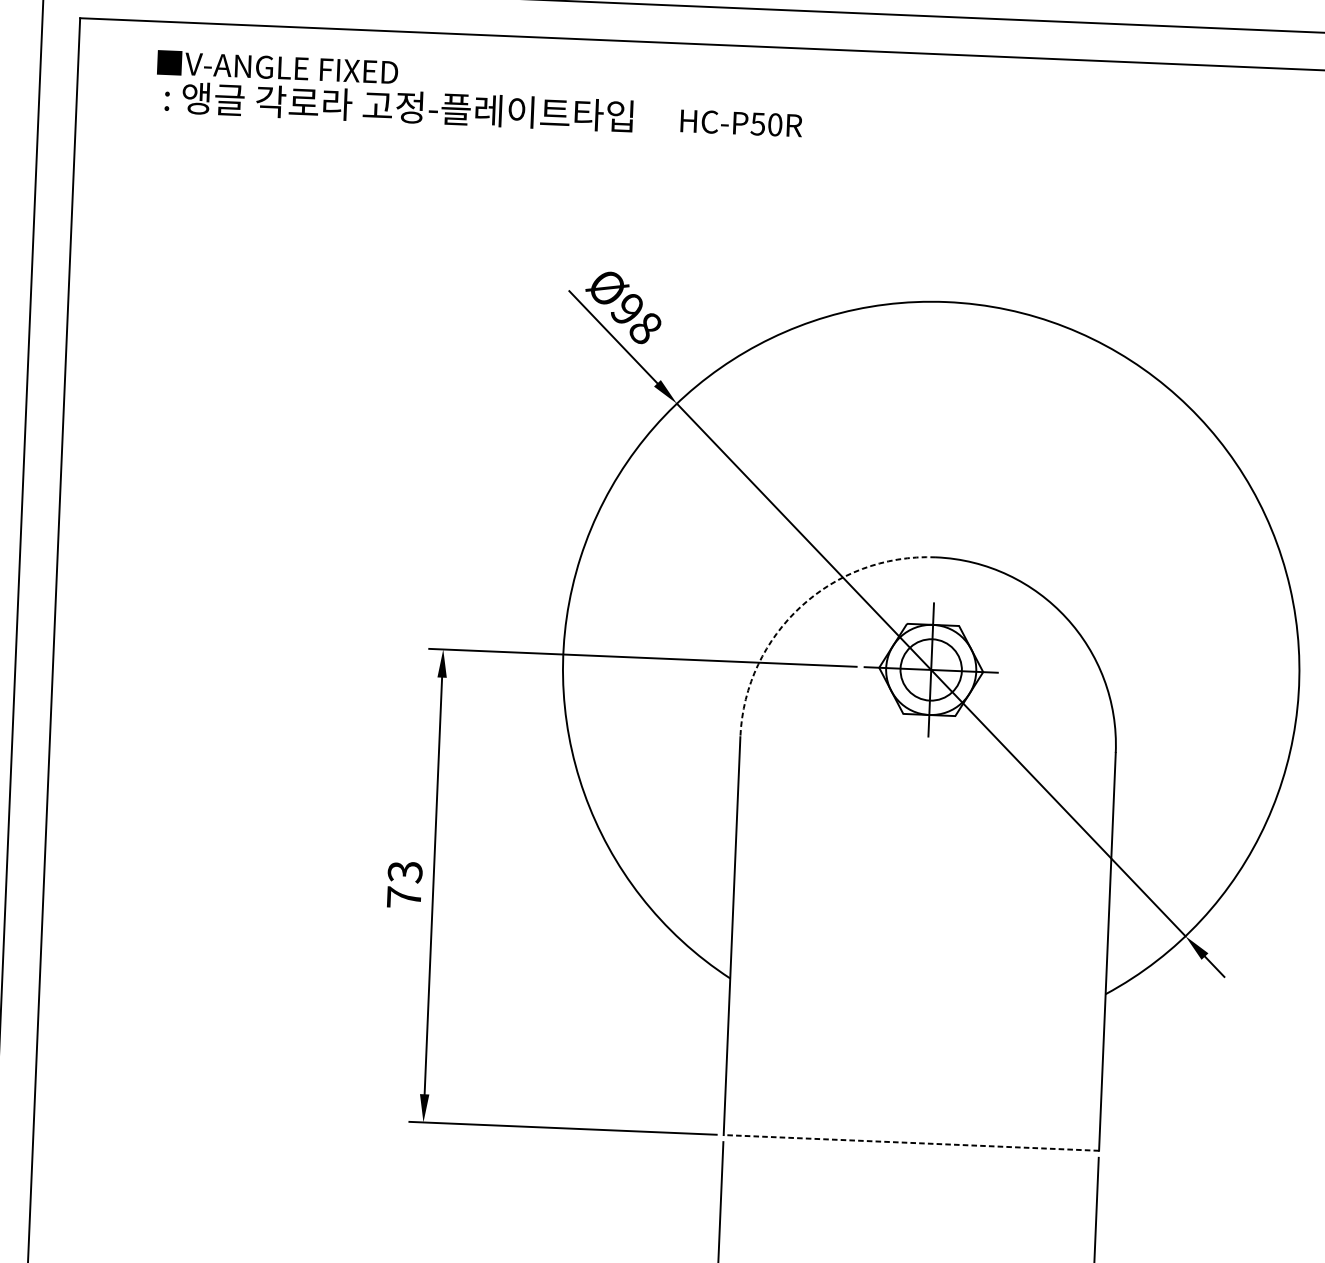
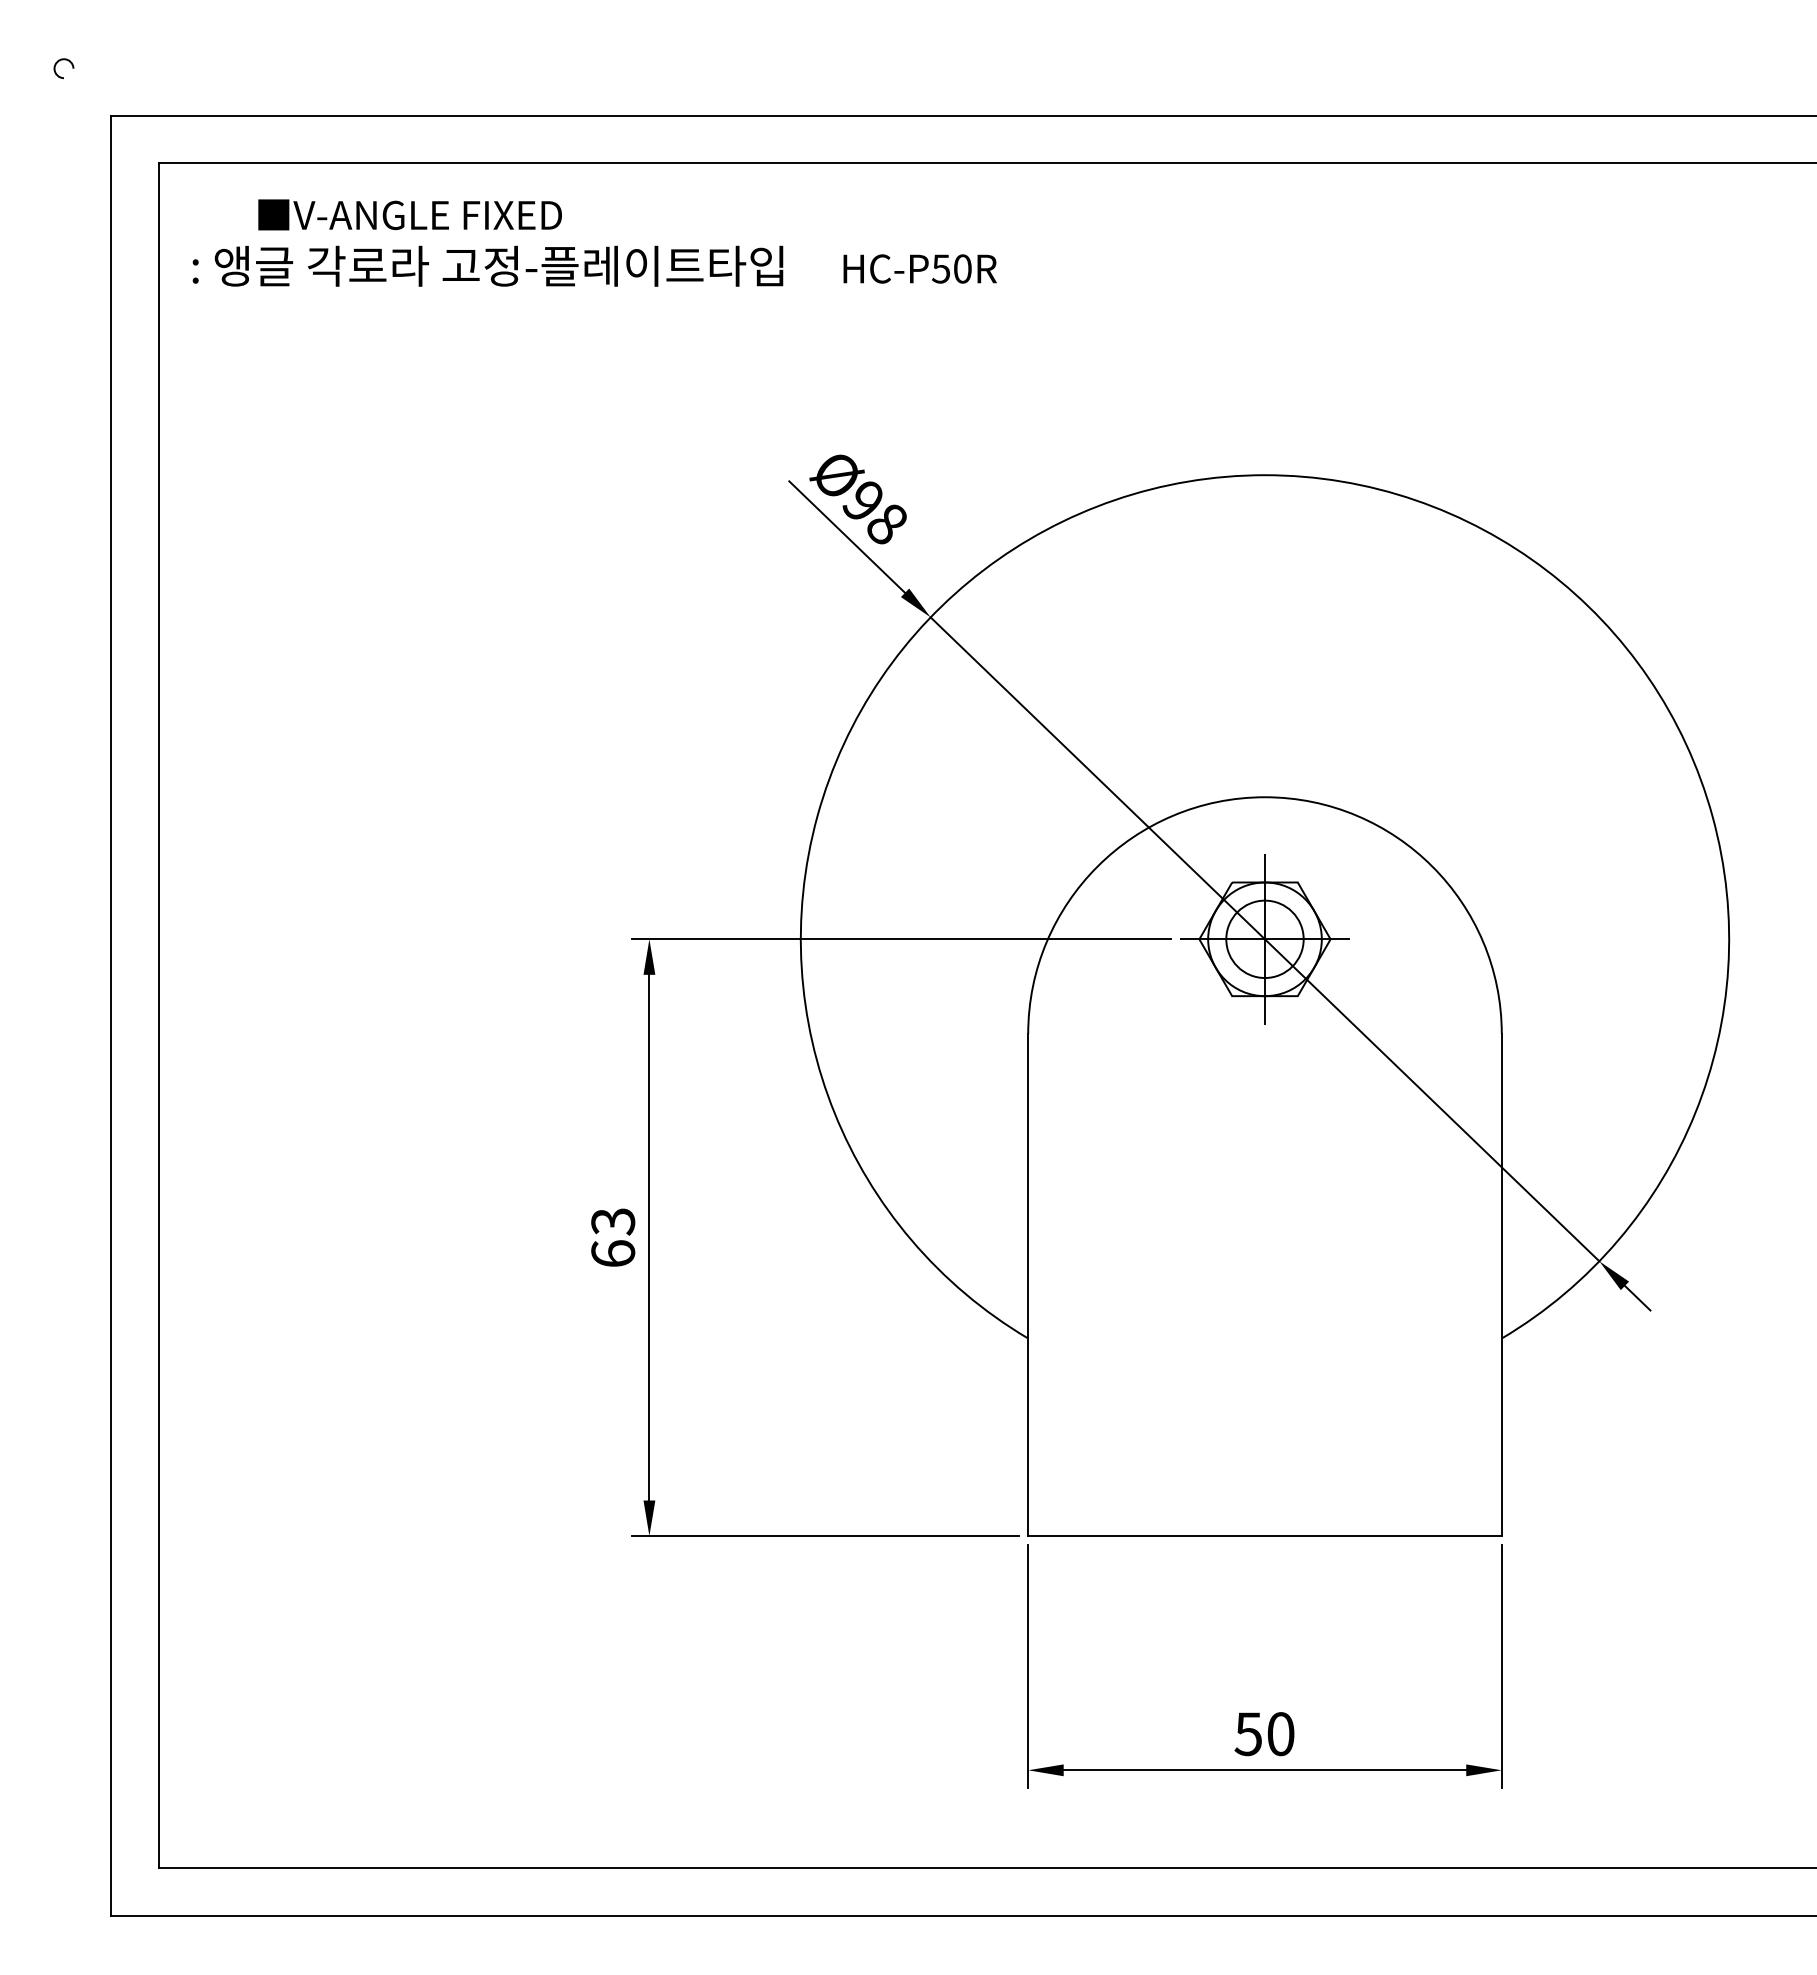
text: (483, 109) -> (594, 265), moved
arc: (800, 606) -> (1097, 866), dashed -> solid
text: (404, 897) -> (613, 1253), 73 -> 63
line: (910, 1143) -> (1264, 1536), dashed -> solid

